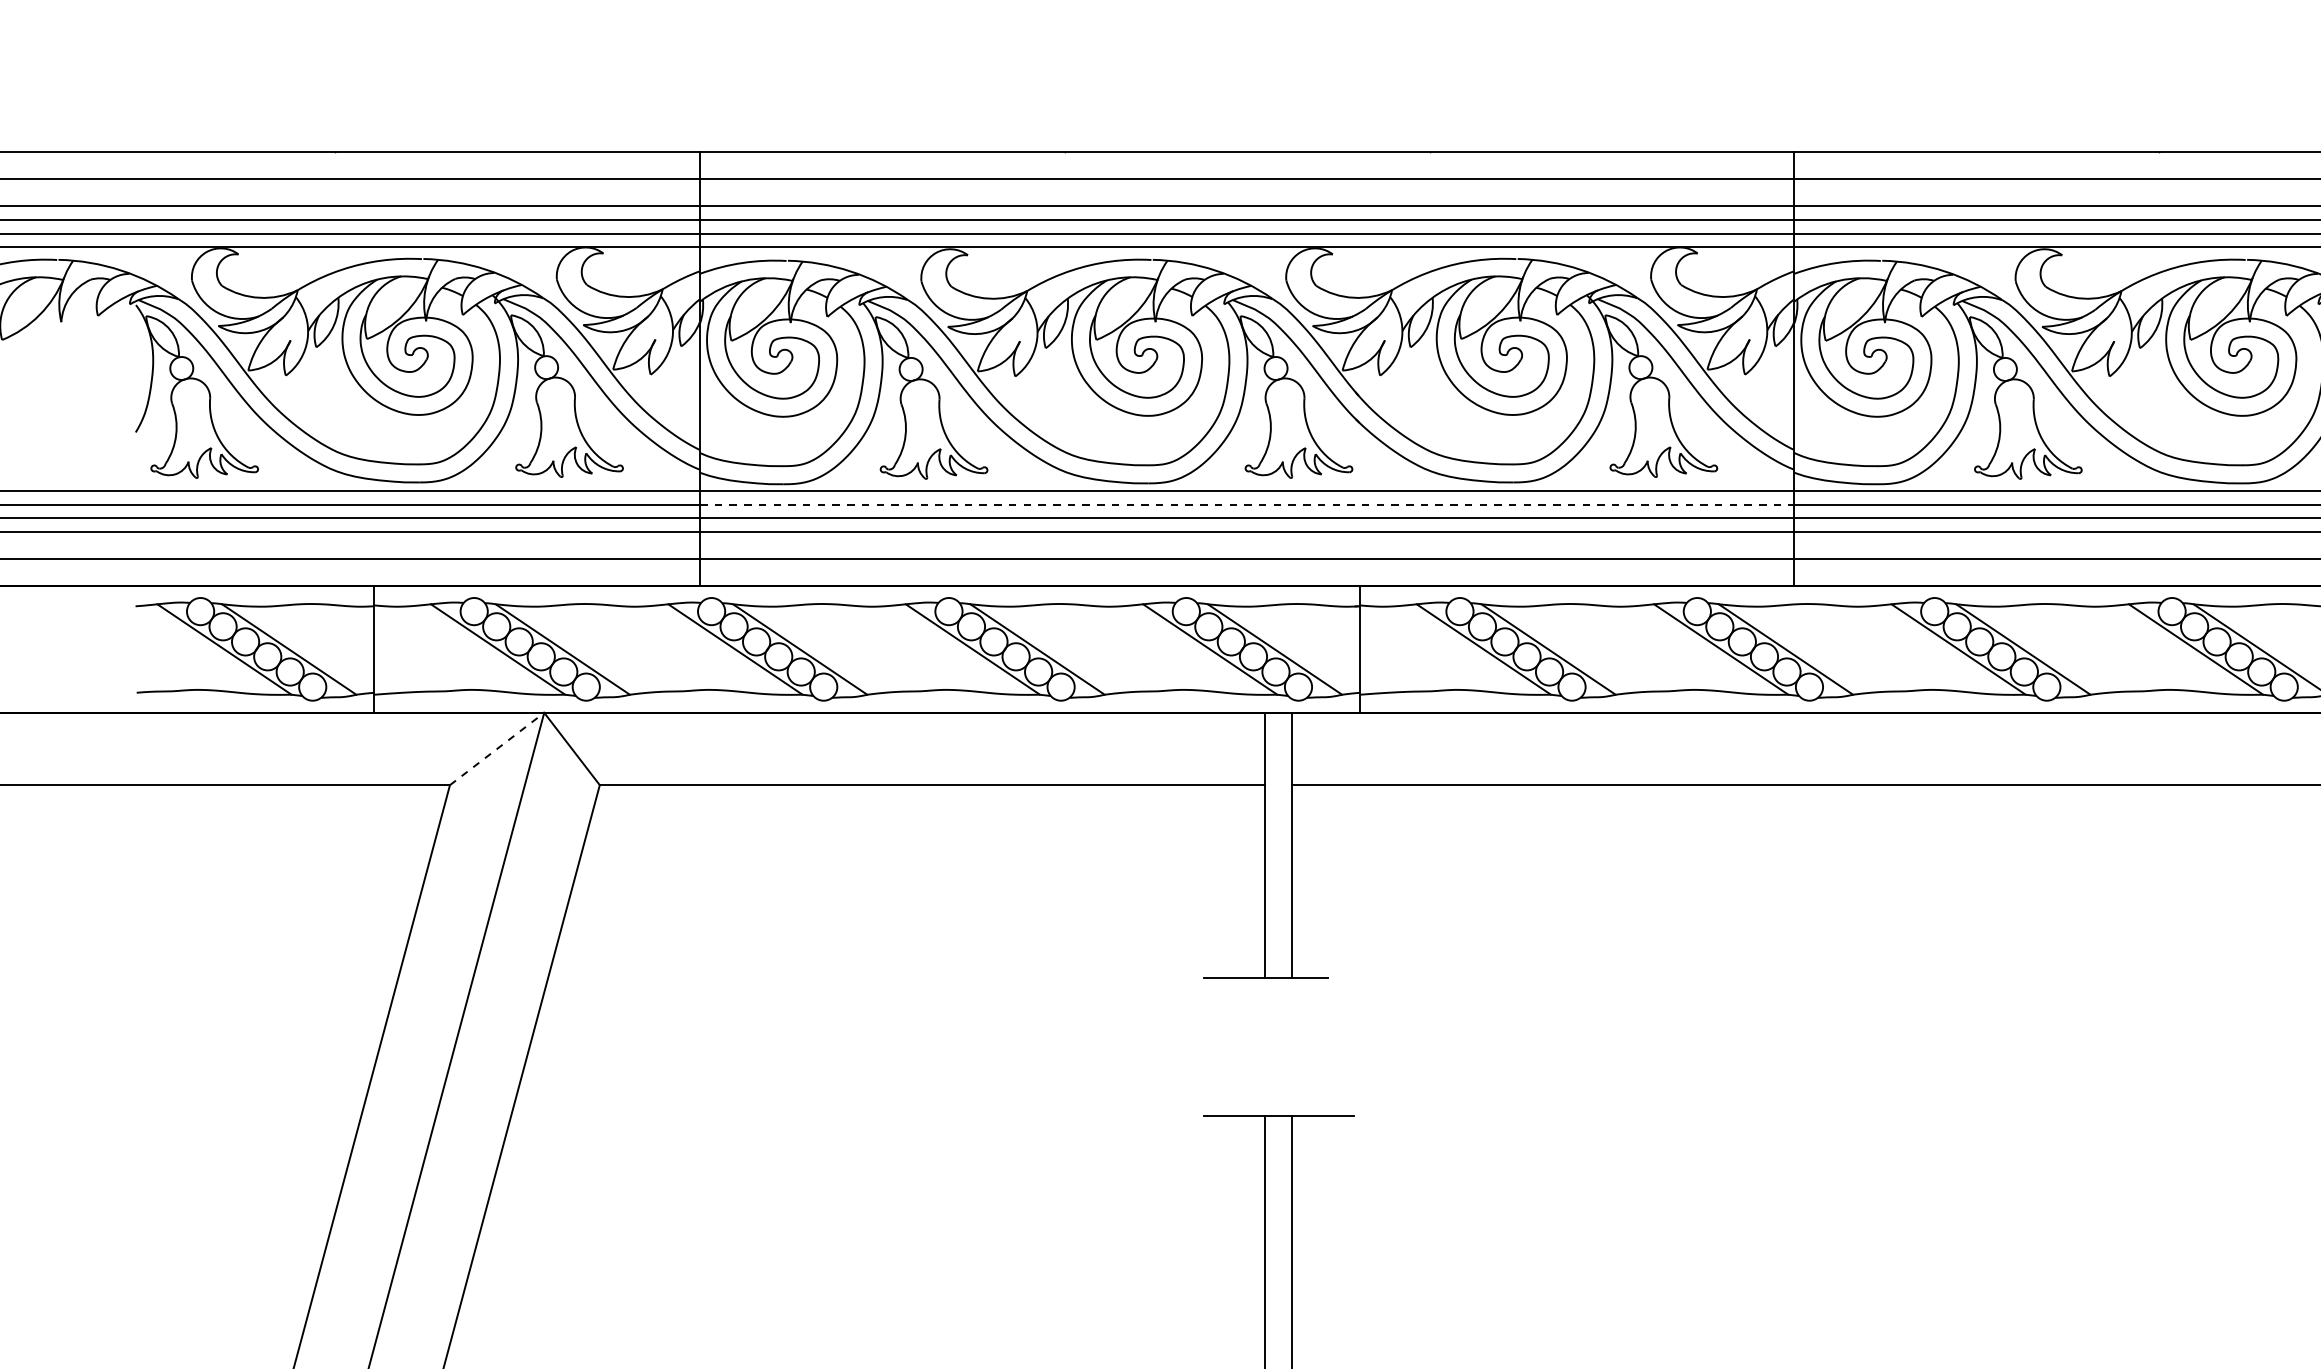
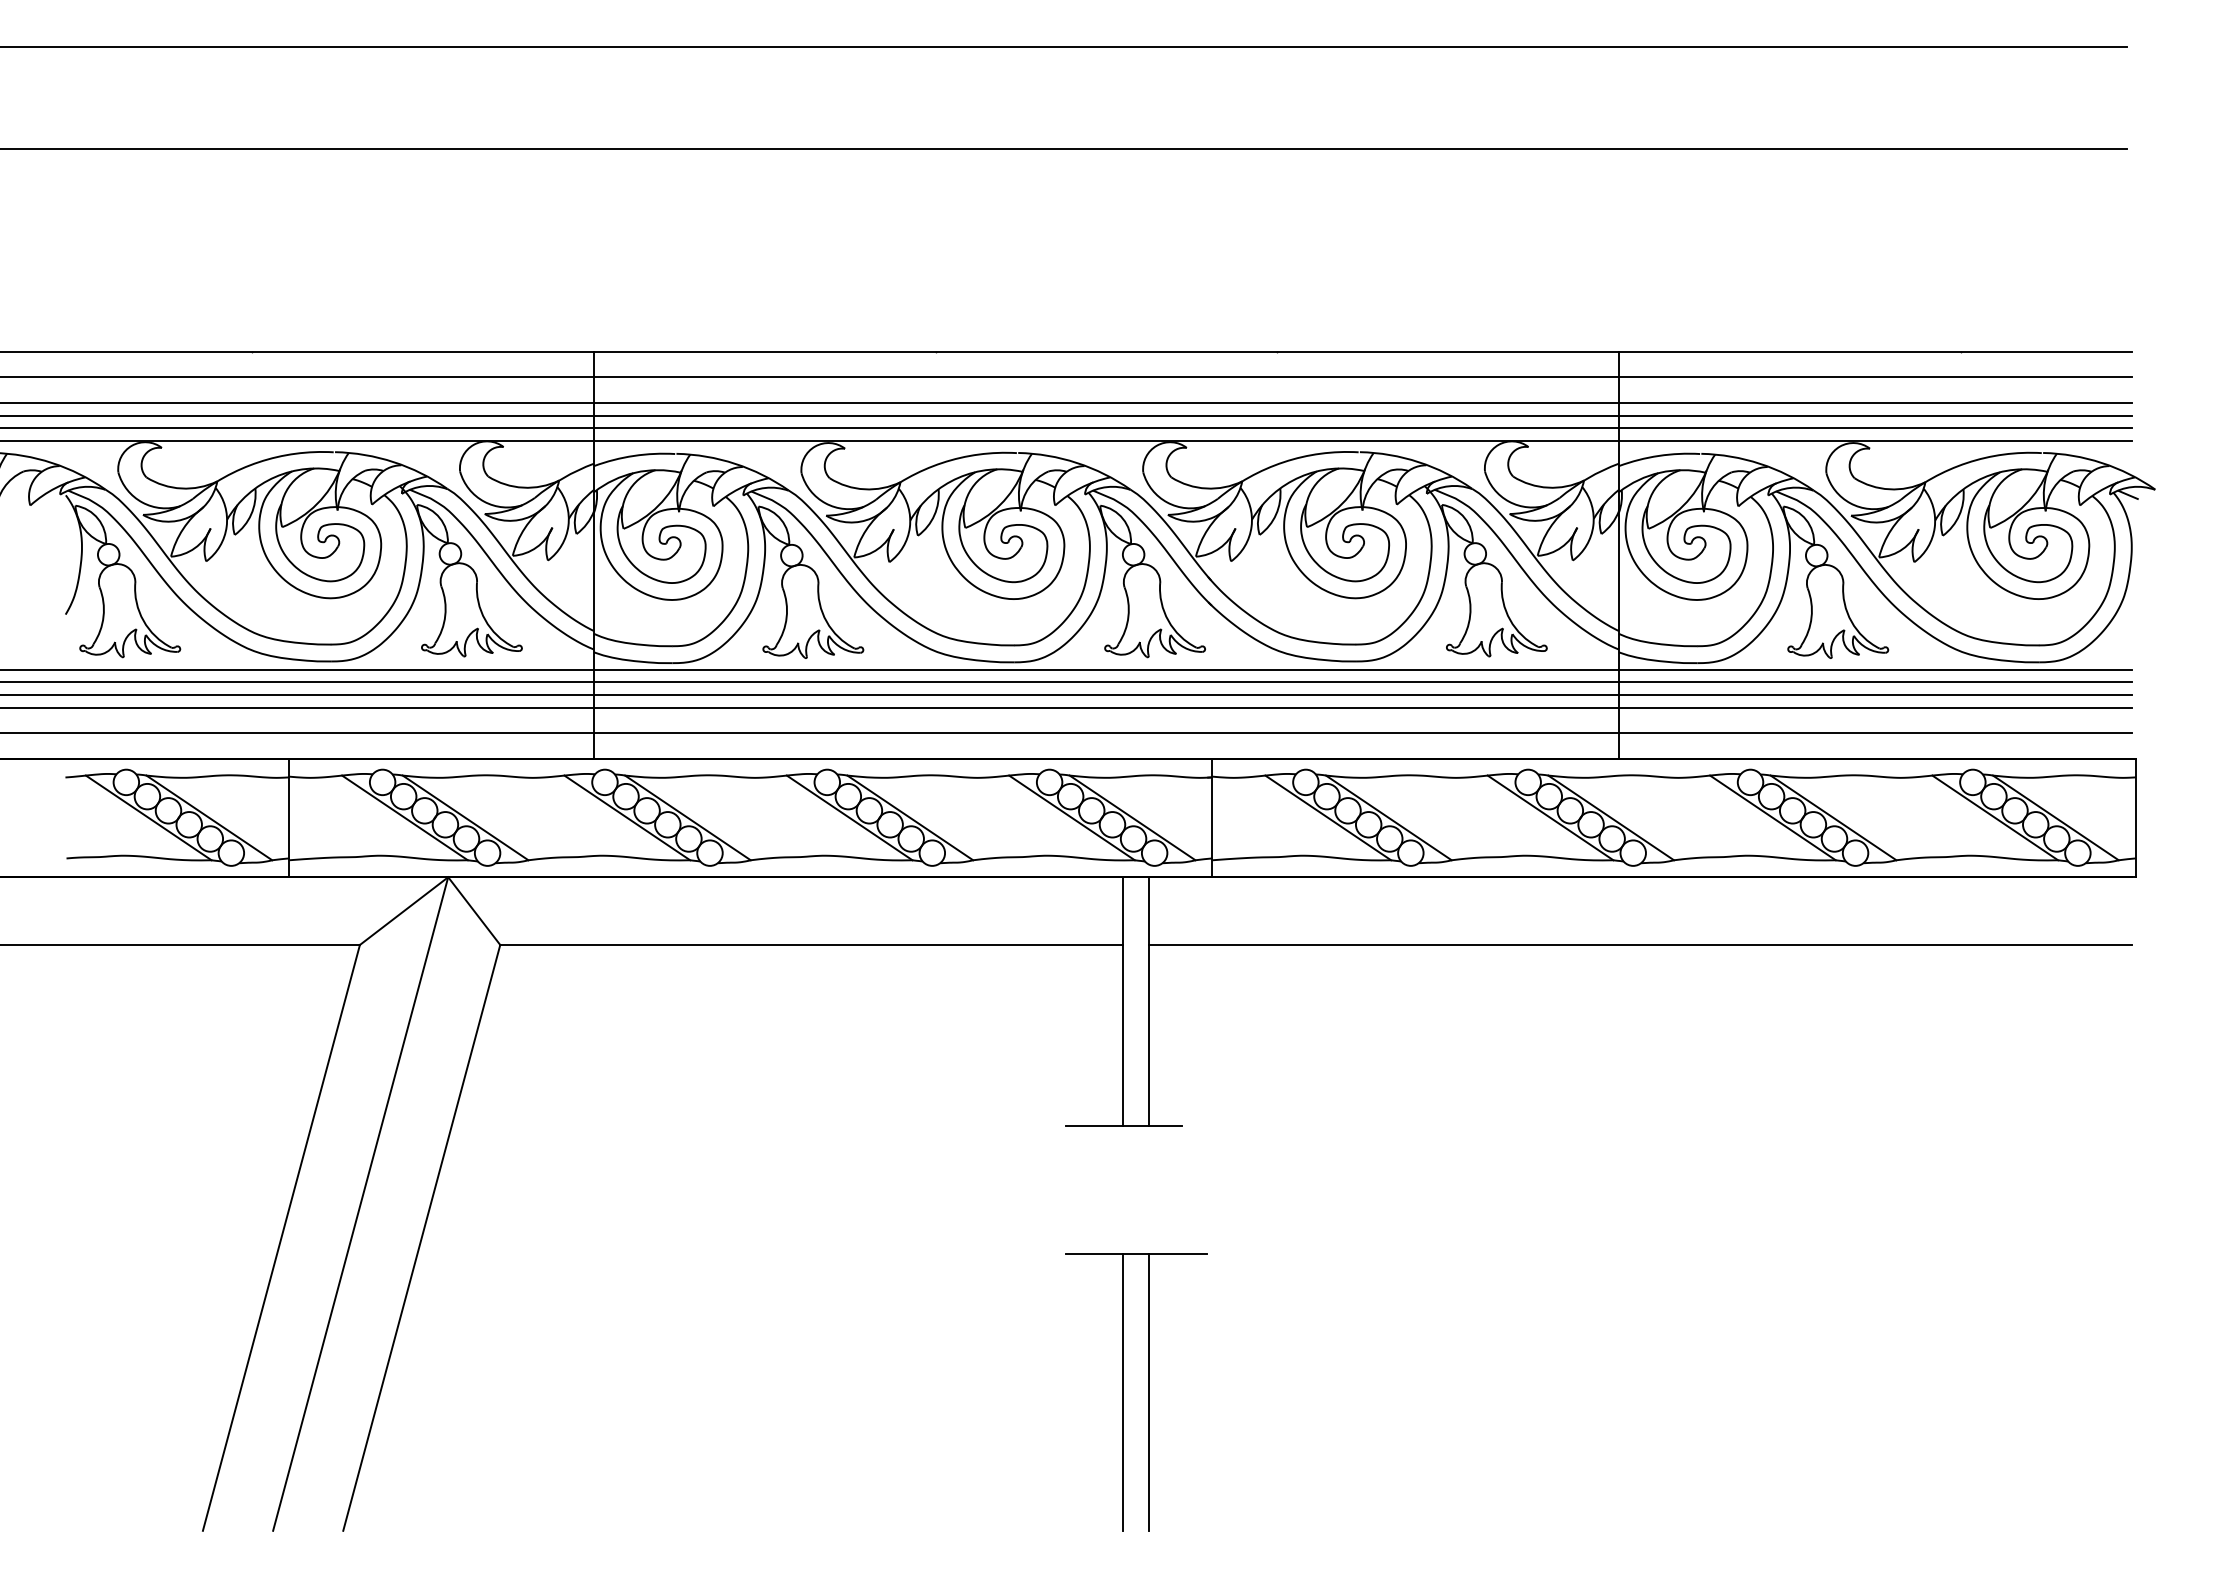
line: (1248, 504) -> (1107, 682), dashed -> solid
line: (497, 749) -> (404, 911), dashed -> solid

